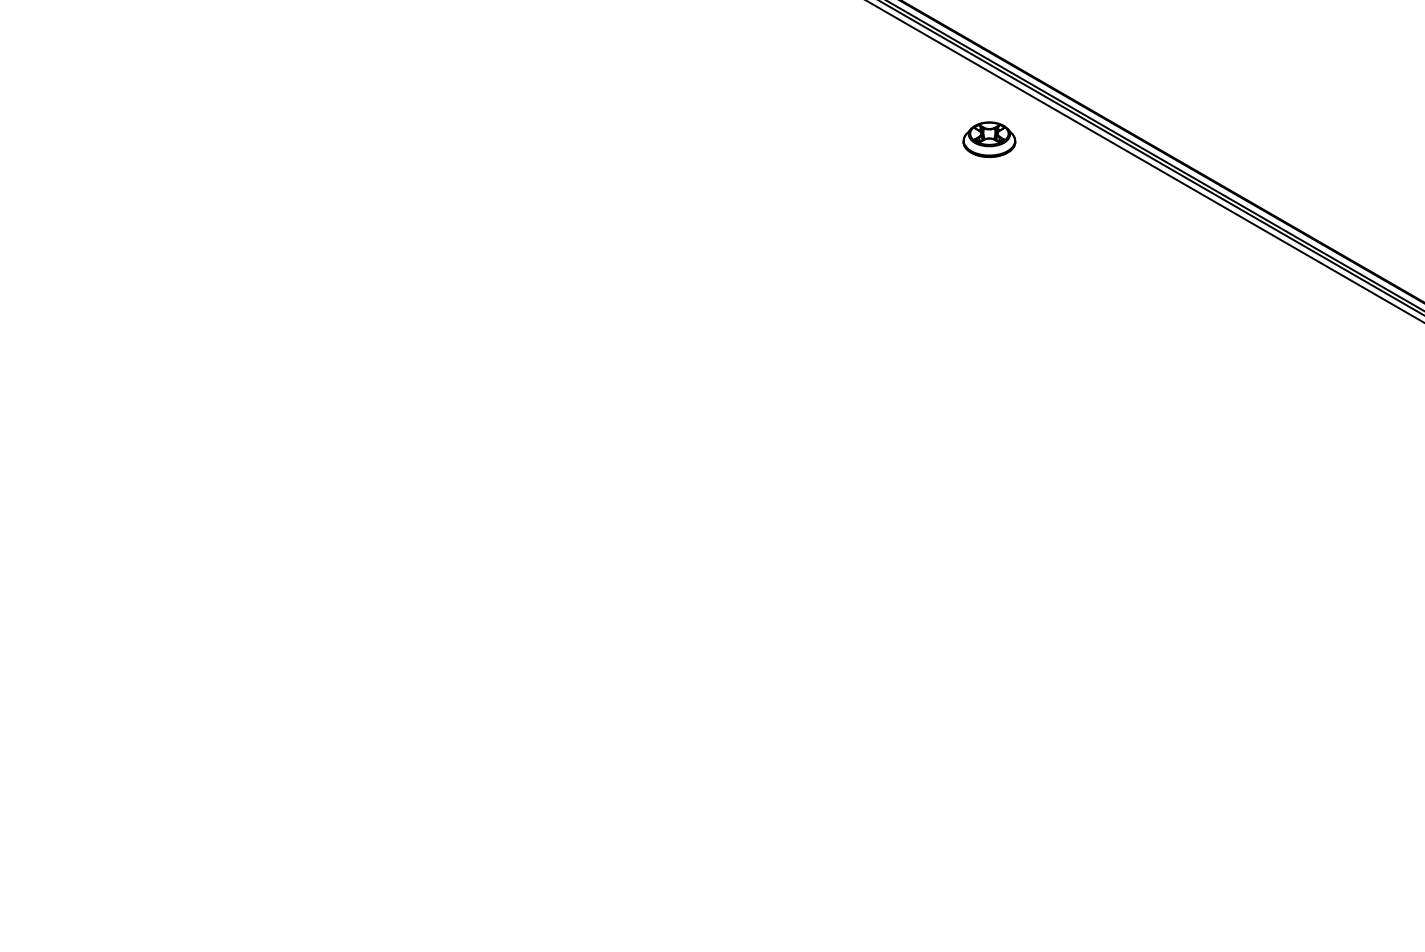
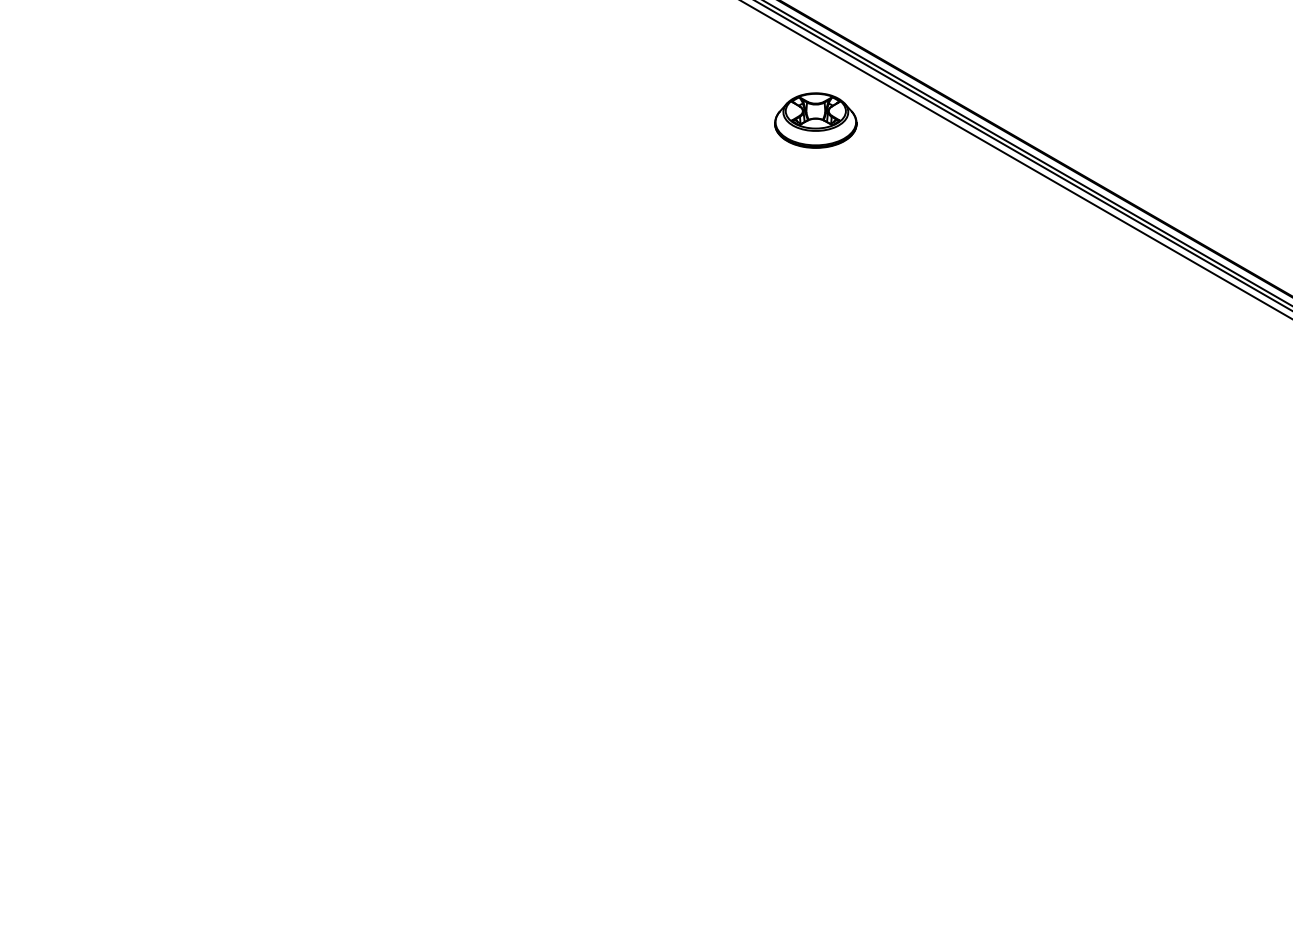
part: (989, 139) -> (815, 120), size x1.4

